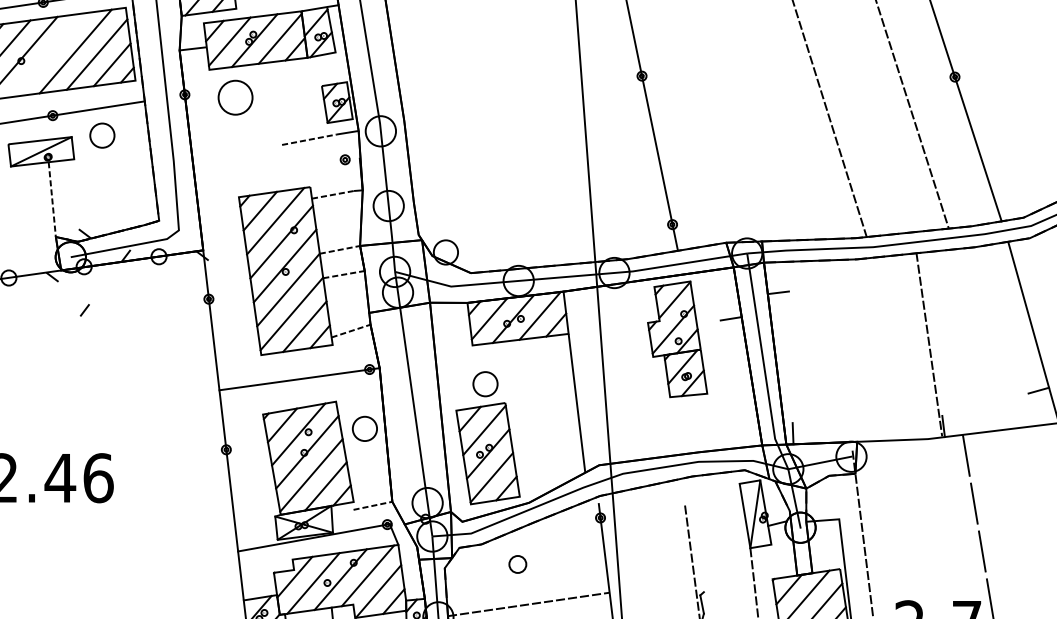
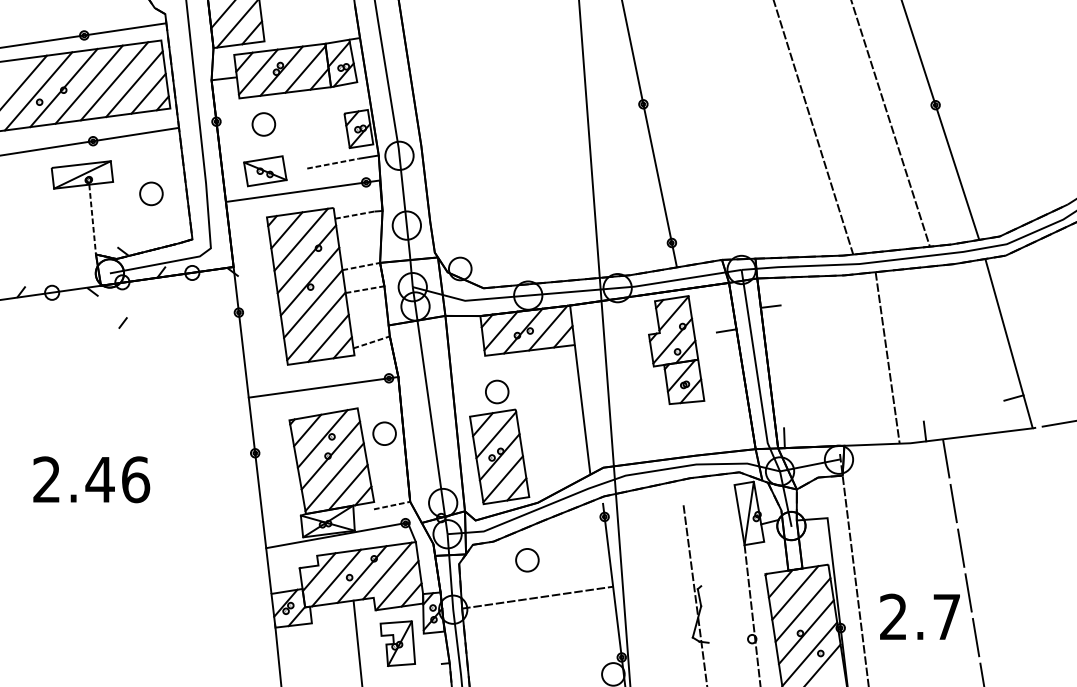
line: (47, 54) -> (88, 84), added
part: (235, 97) -> (263, 124), size x0.71
part: (102, 135) -> (151, 193), moved
part: (237, 148) -> (265, 171), added
line: (277, 168) -> (302, 190), added
line: (929, 344) -> (887, 357), moved
part: (517, 564) -> (527, 560), size x1.43

